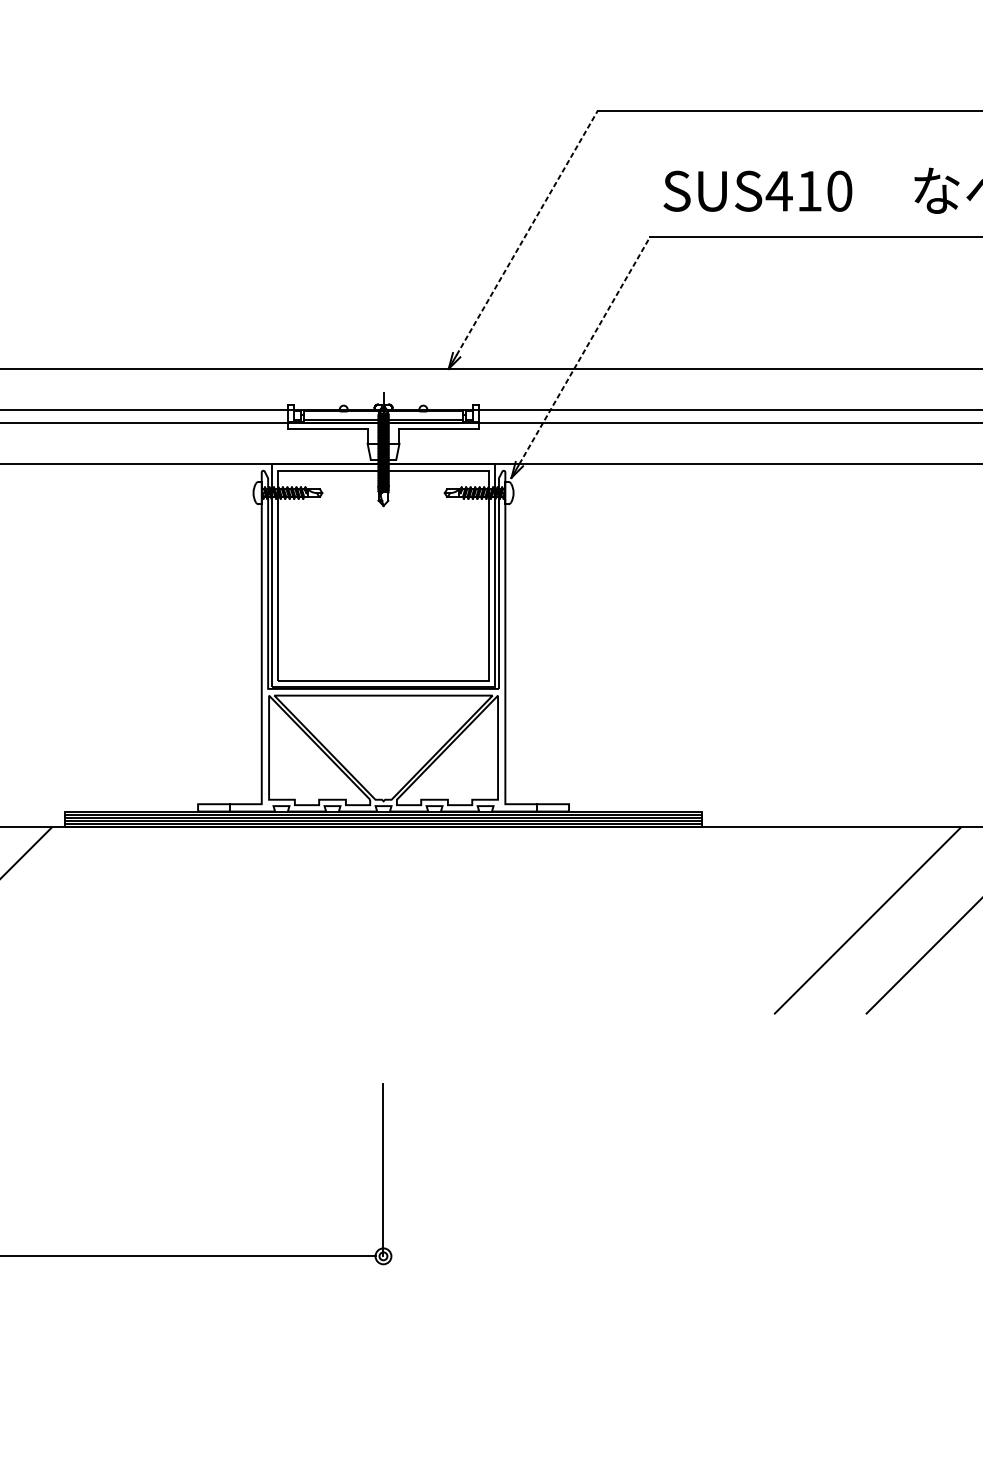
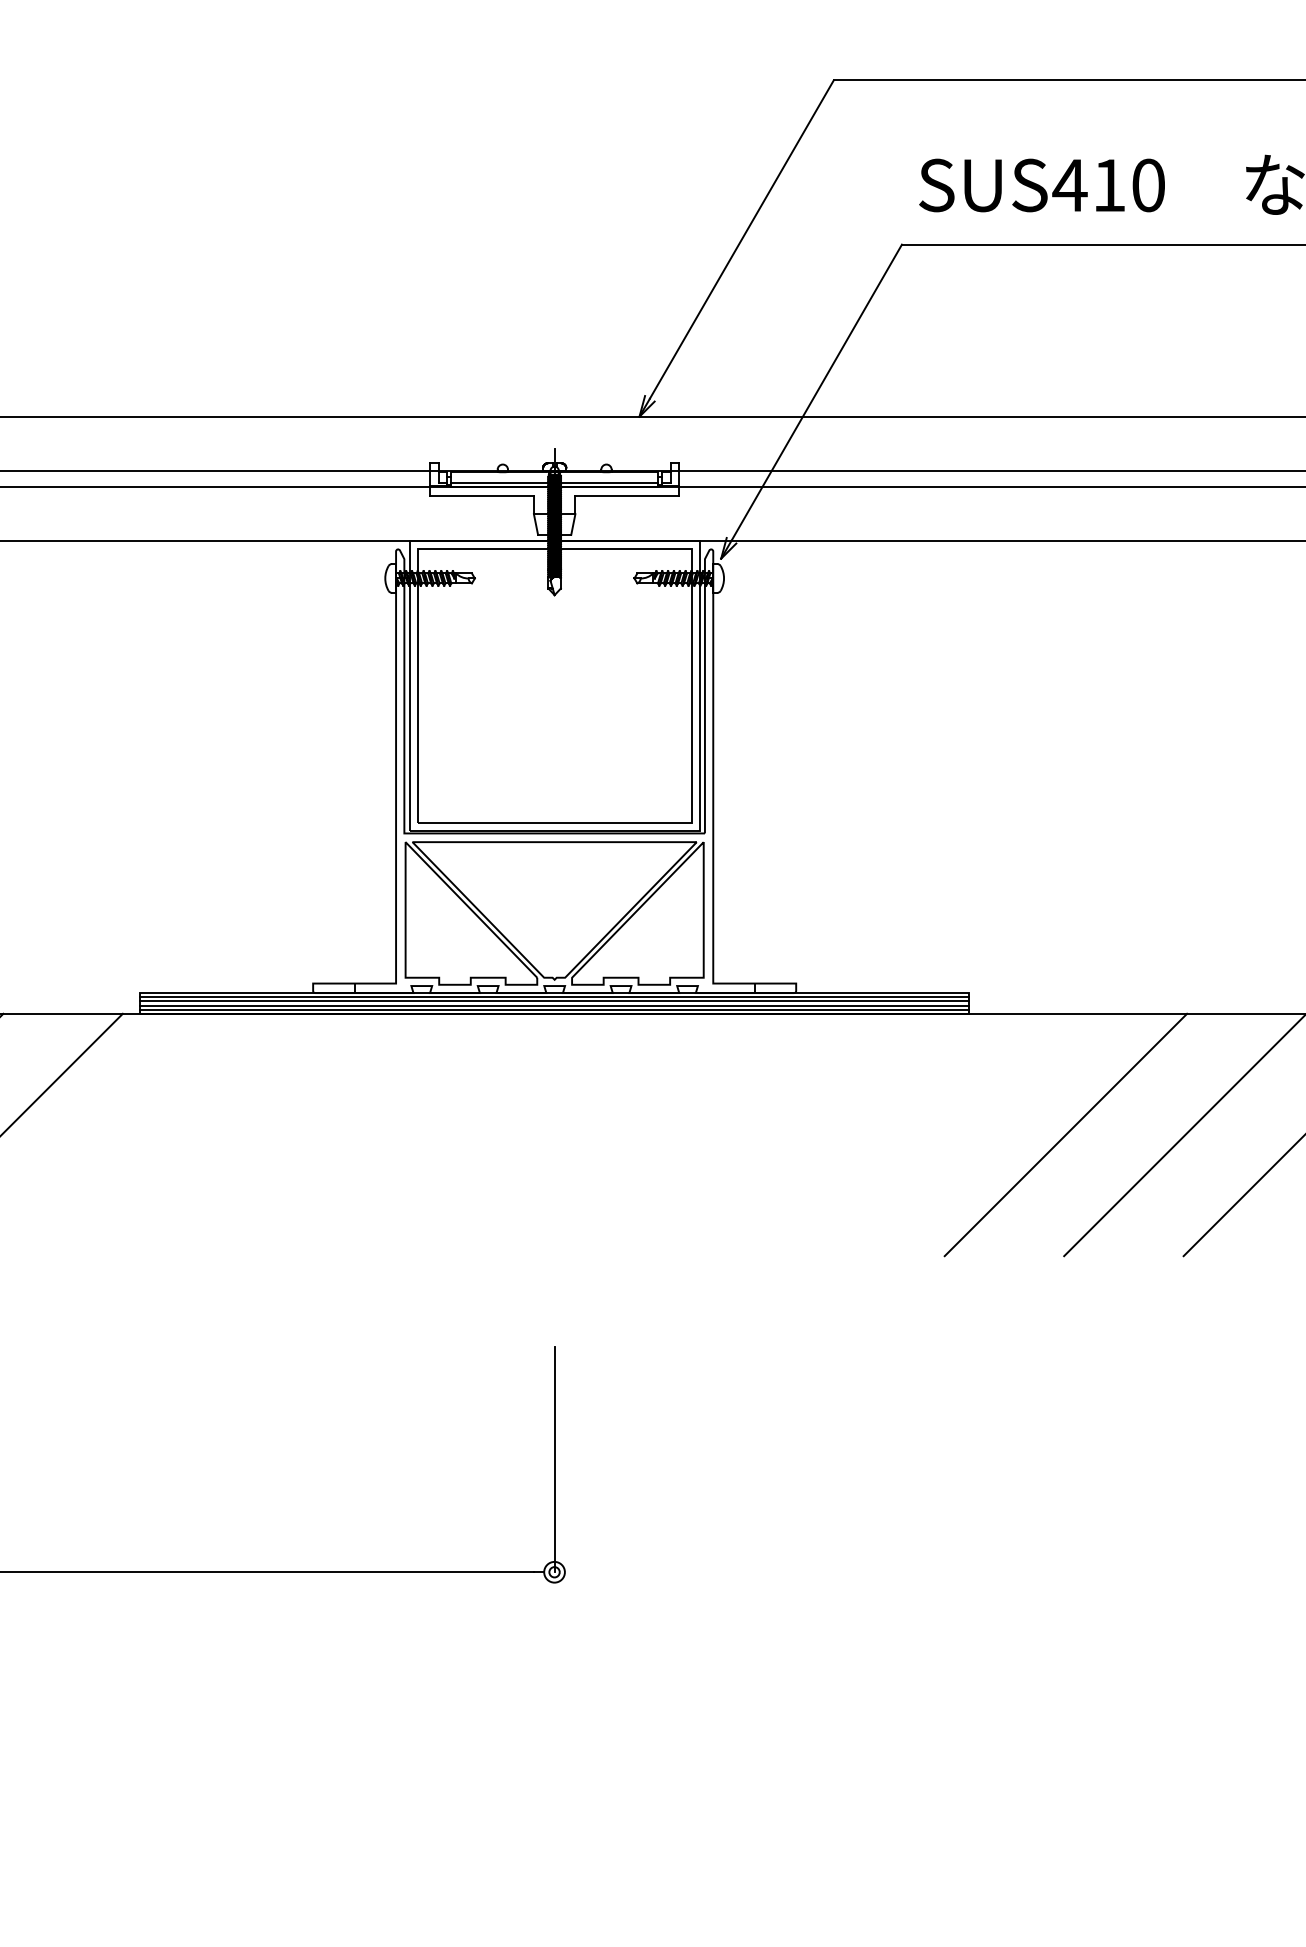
line: (527, 232) -> (741, 239), dashed -> solid
line: (584, 350) -> (816, 392), dashed -> solid
line: (775, 920) -> (1065, 1134), added

